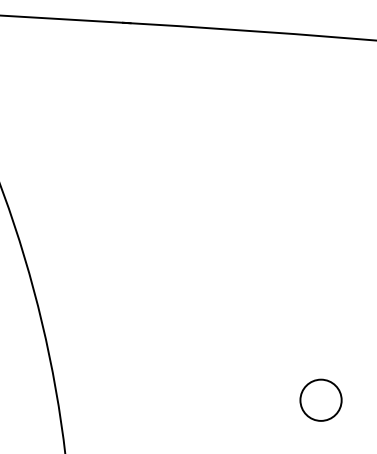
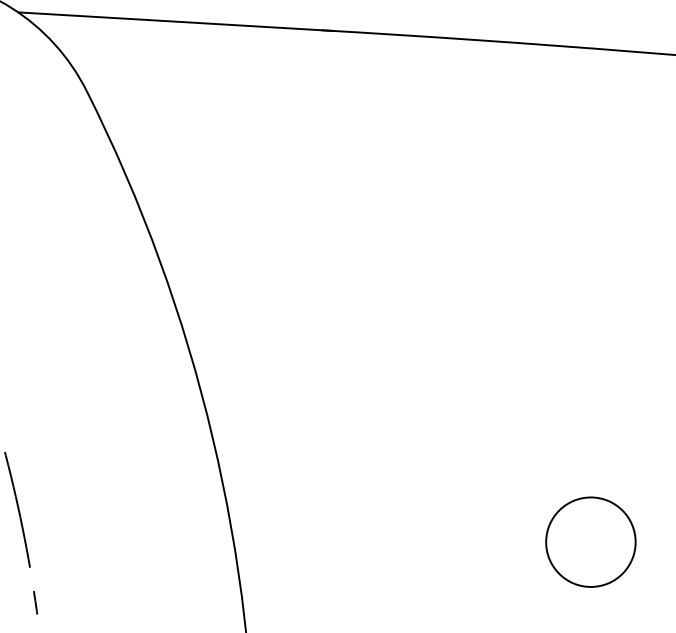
circle: (320, 400) -> (590, 542), size x1.6

